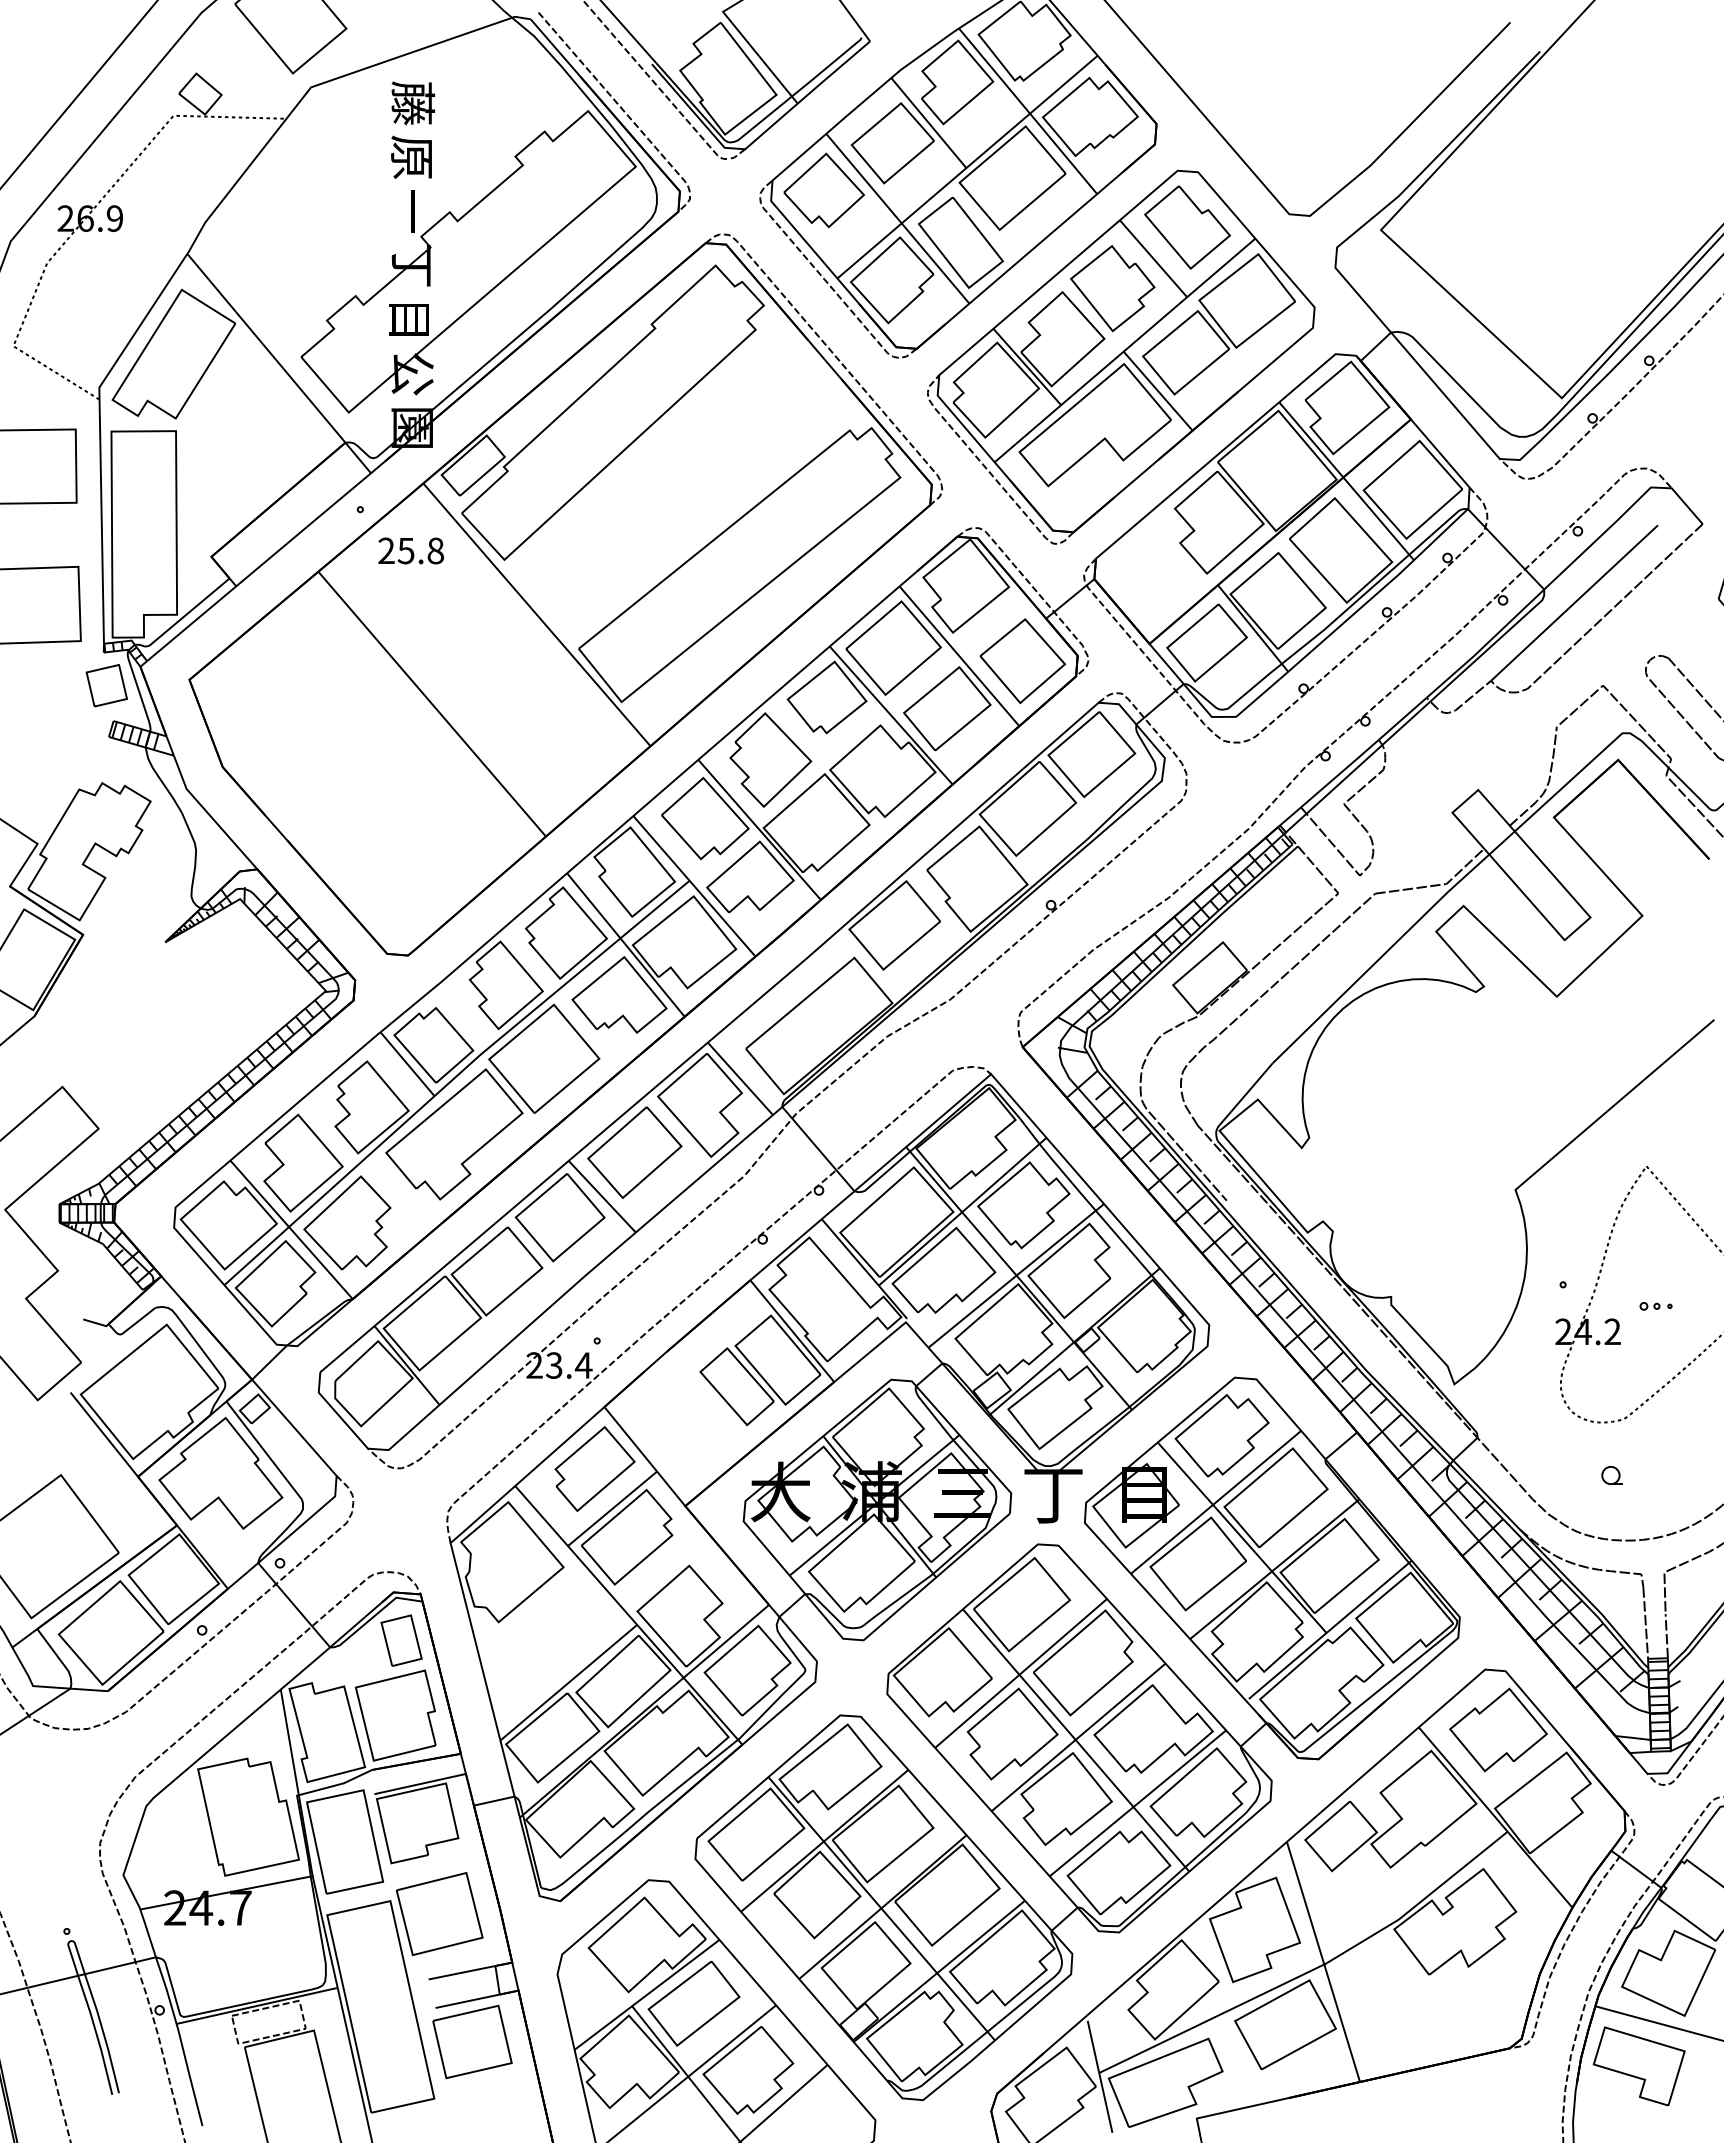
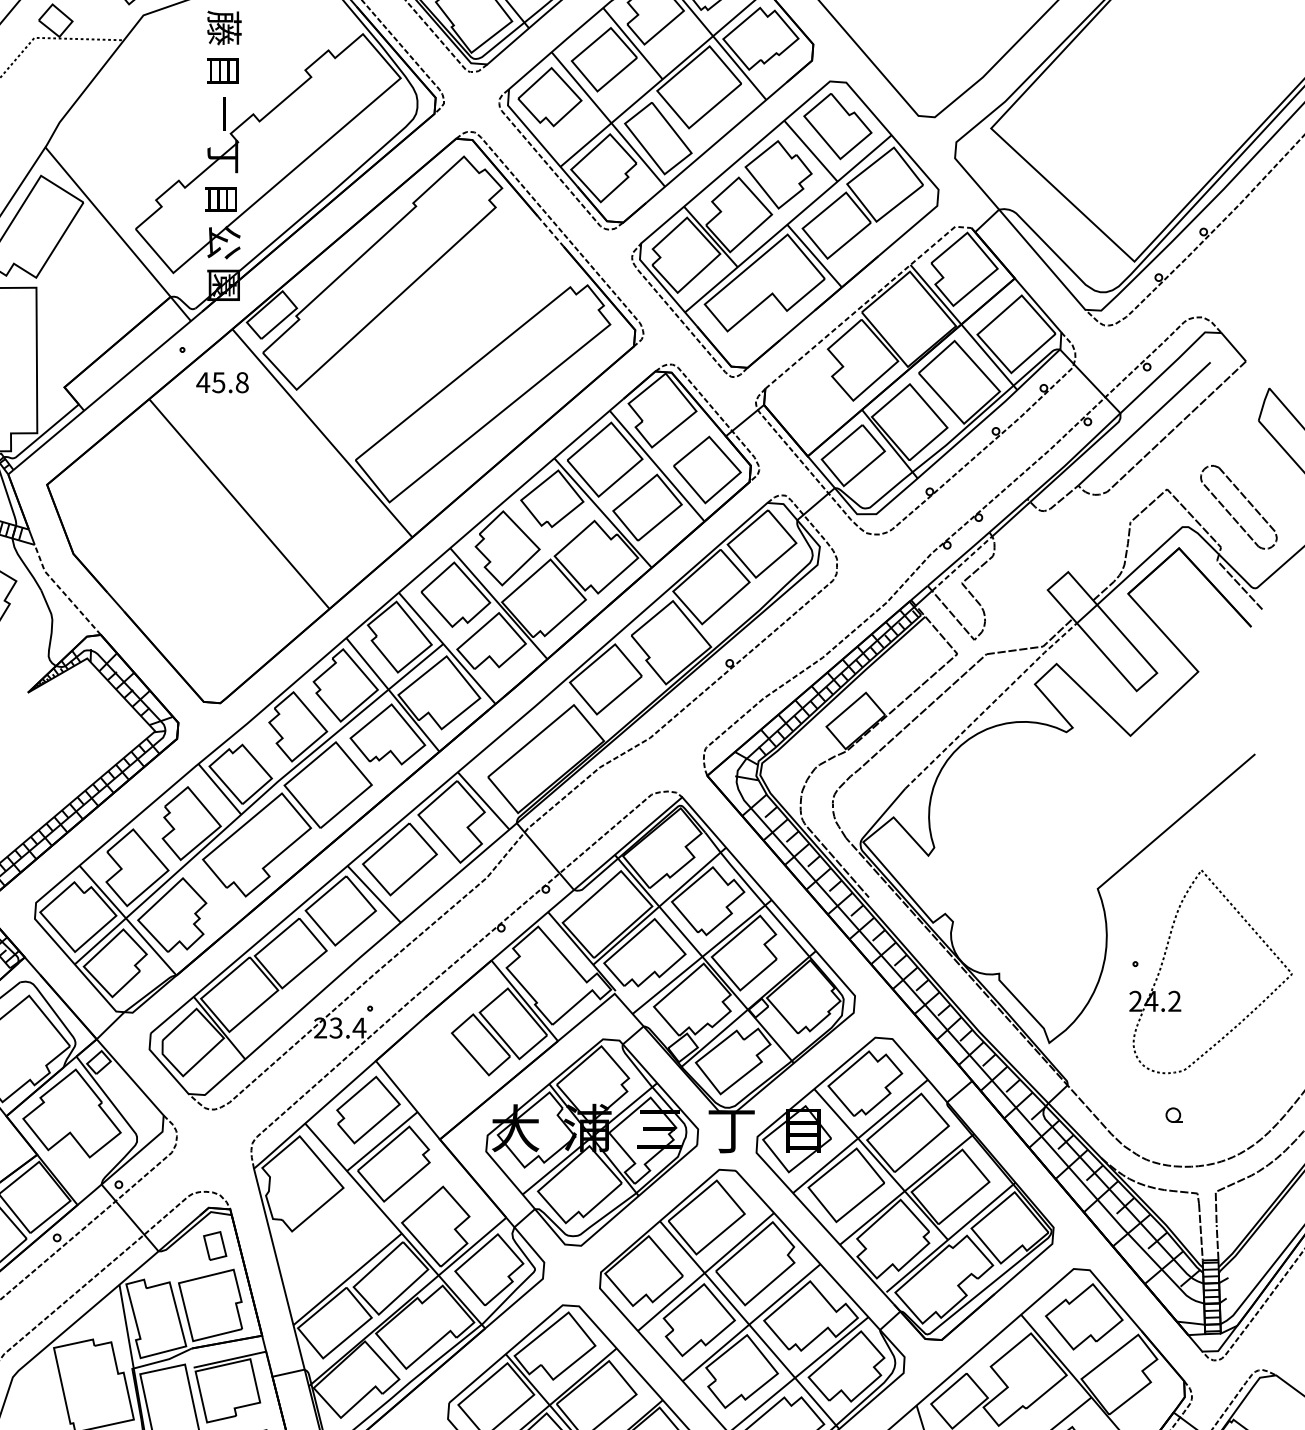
text: (411, 156) -> (223, 70), 原 -> 目
line: (825, 360) -> (551, 231), solid -> dashed
line: (1225, 448) -> (867, 301), solid -> dashed
text: (386, 550) -> (203, 382), 25.8 -> 45.8
line: (1344, 779) -> (962, 563), solid -> dashed
line: (209, 815) -> (62, 592), solid -> dashed
line: (1381, 957) -> (991, 704), solid -> dashed
part: (1655, 1306) -> (1208, 981), removed
part: (401, 1640) -> (215, 1245), size x0.7

